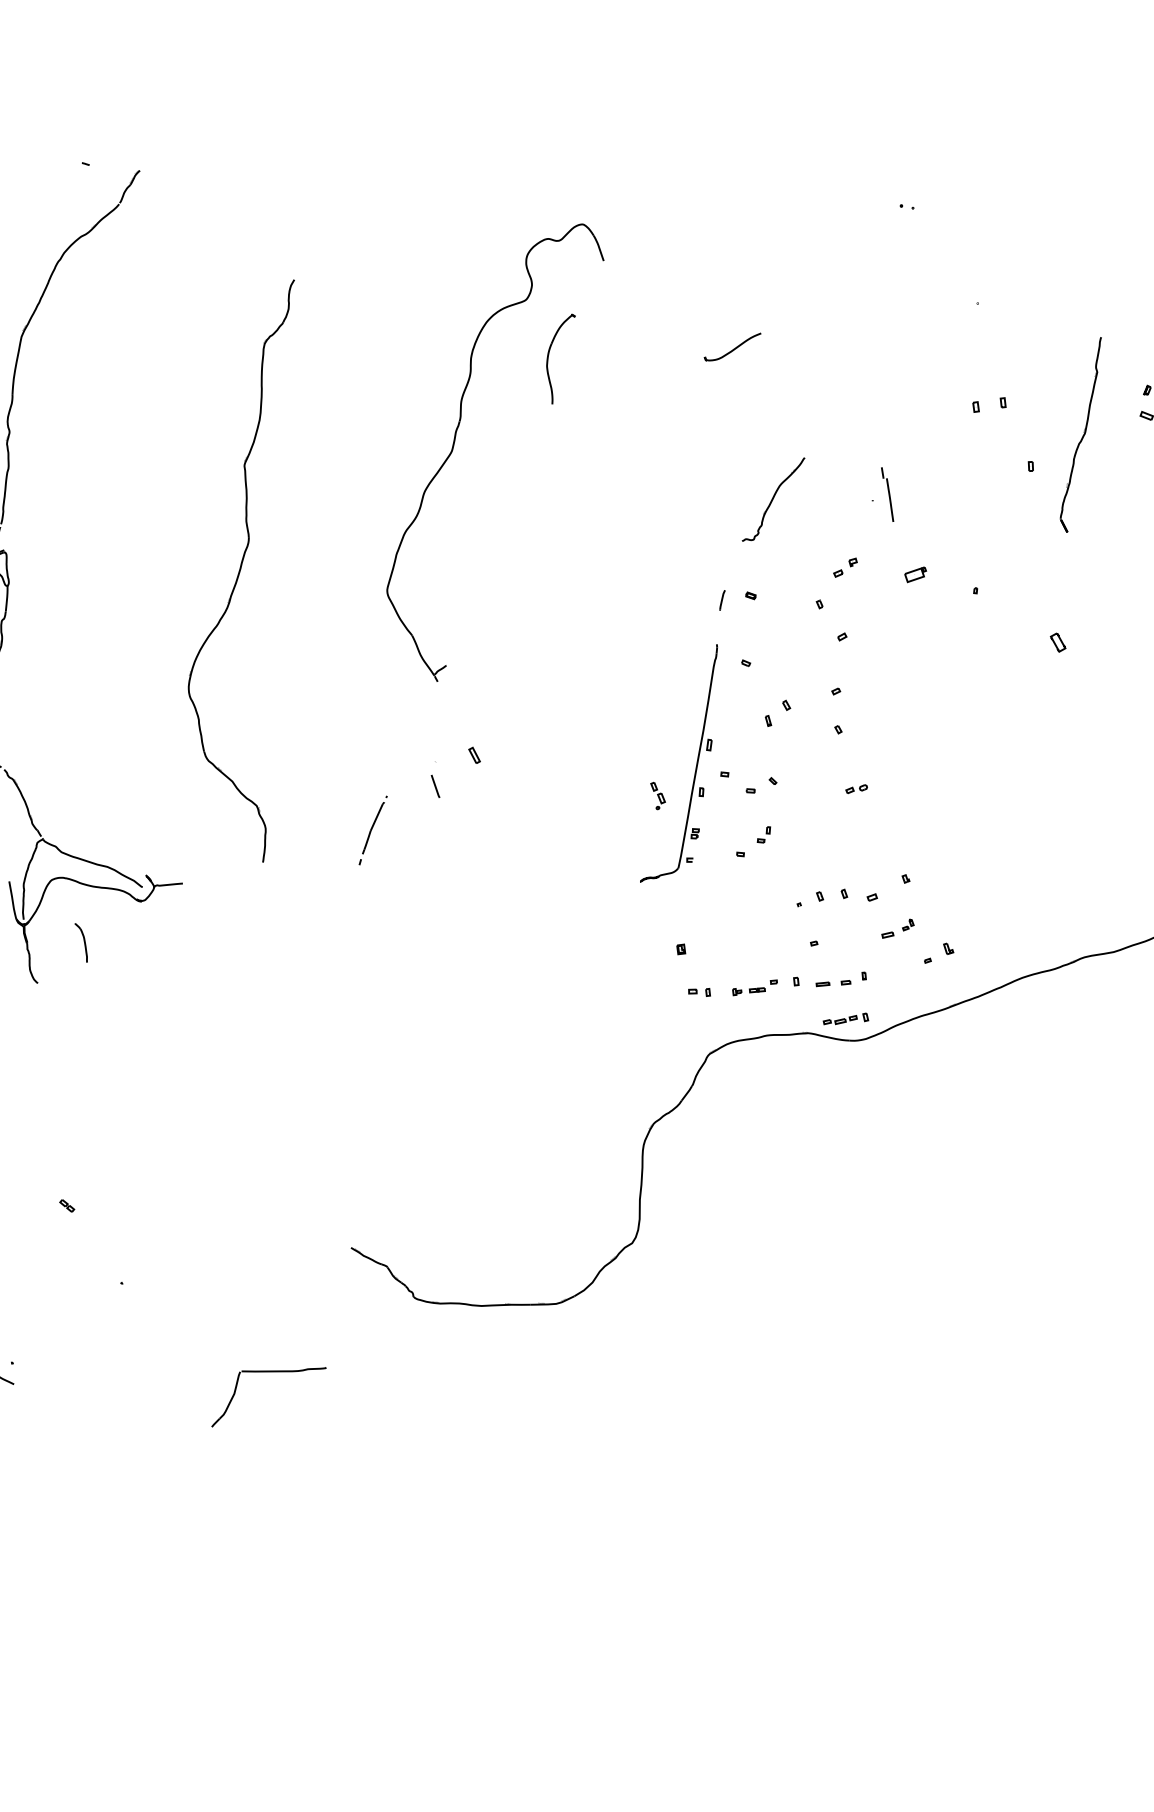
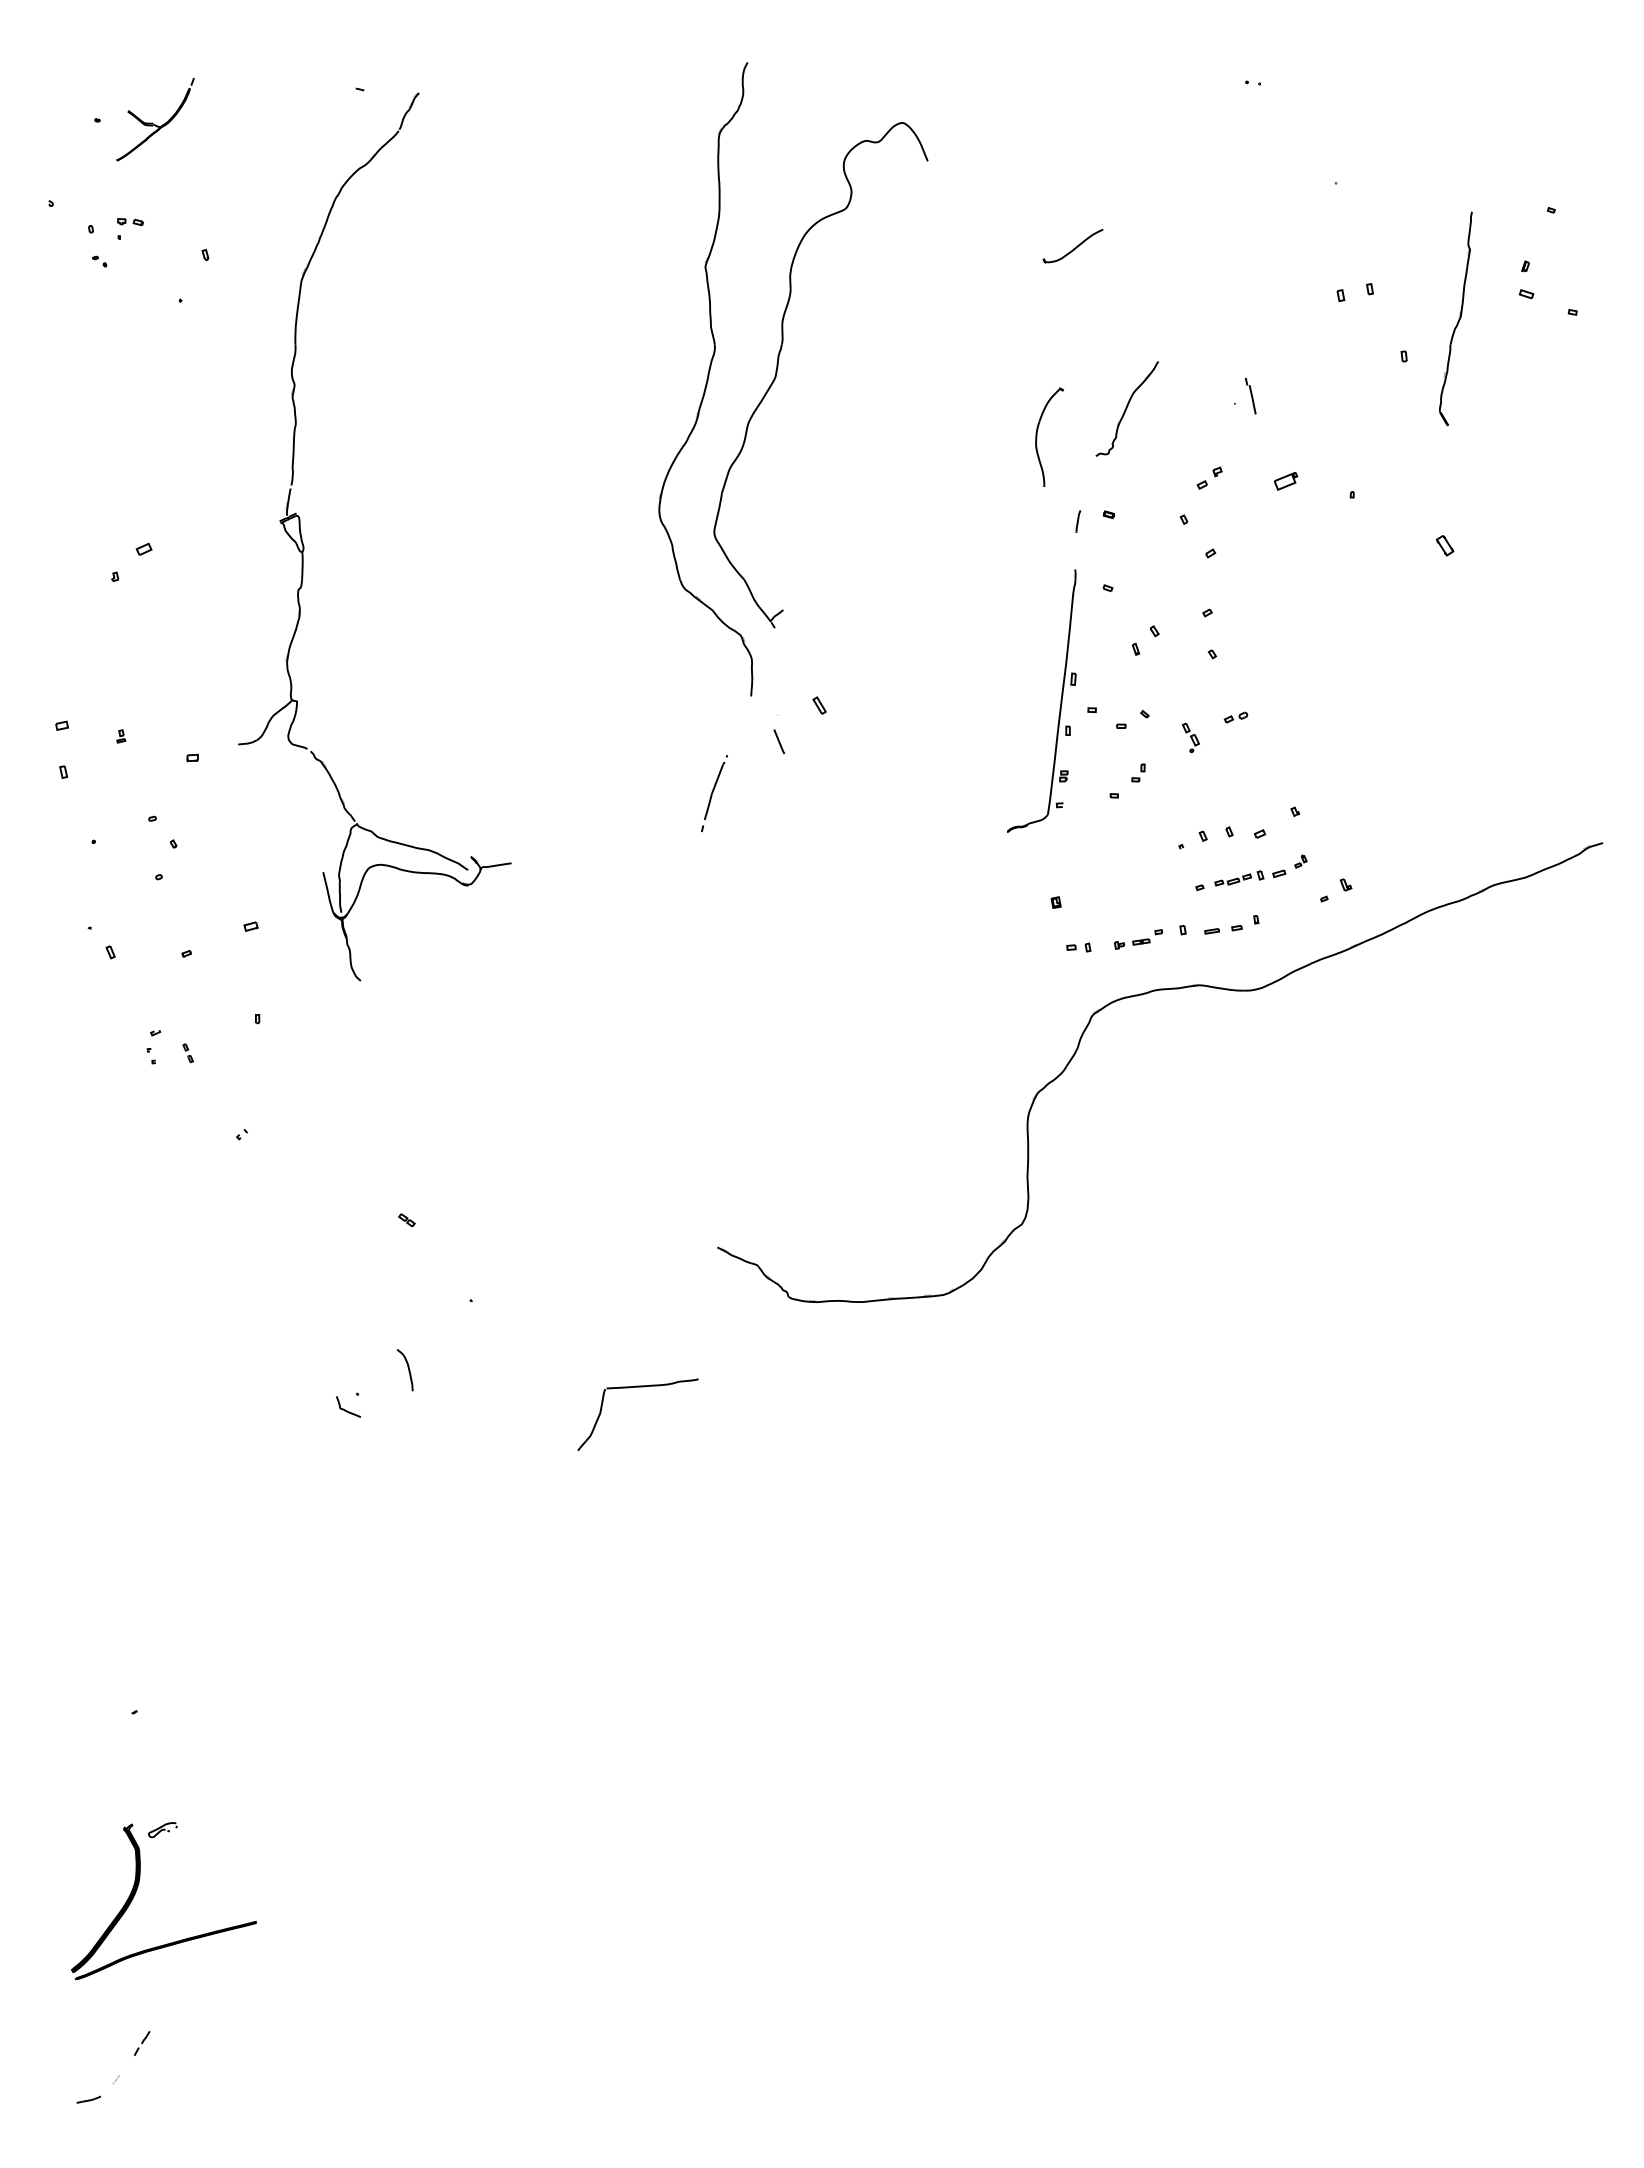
part: (548, 357) -> (1037, 436), moved
part: (887, 493) -> (1250, 395), size x0.62
part: (238, 568) -> (705, 379), moved
part: (657, 795) -> (1190, 737), moved
part: (80, 943) -> (404, 1370), moved
part: (846, 1019) -> (1239, 878), moved

